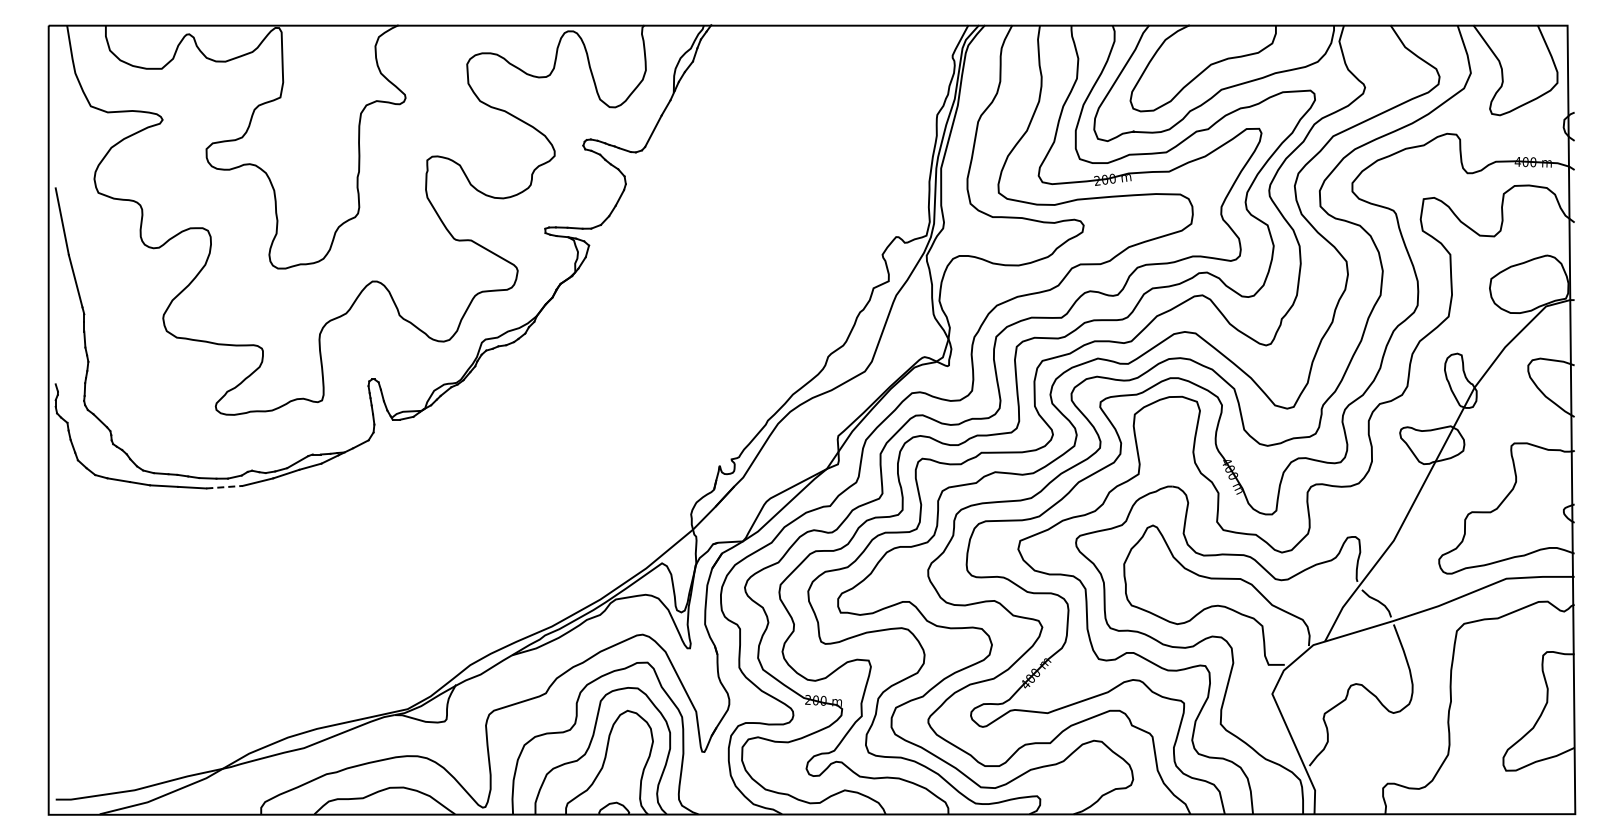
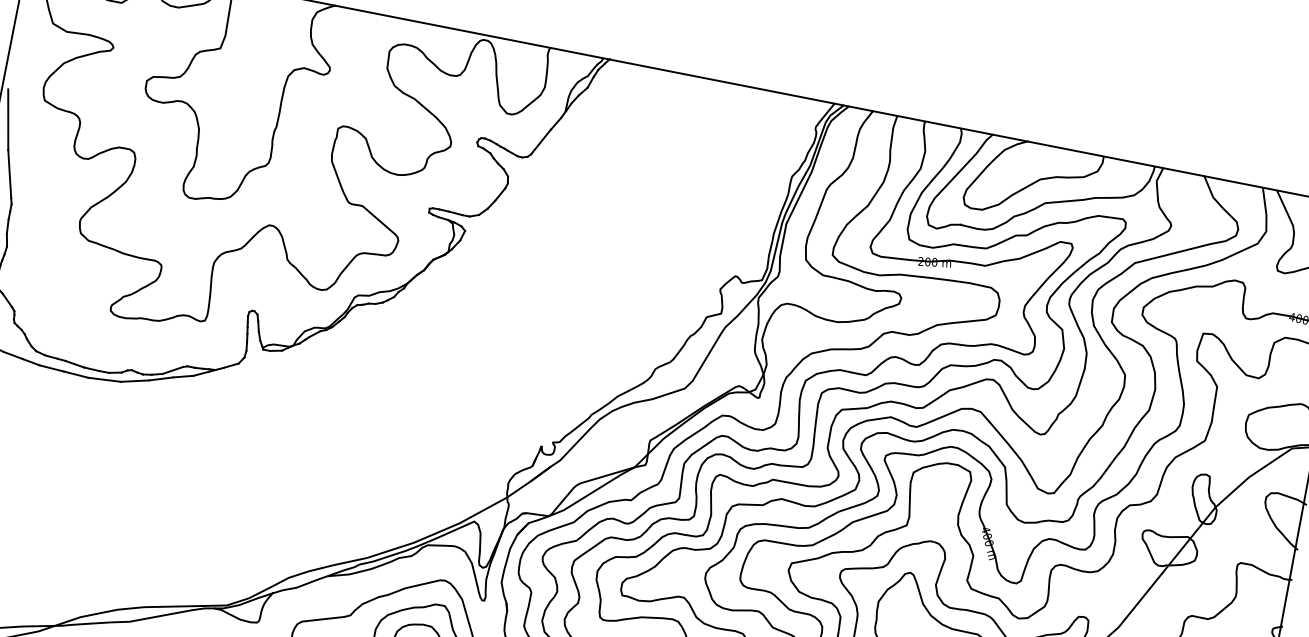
line: (225, 487) -> (105, 380), dashed -> solid

